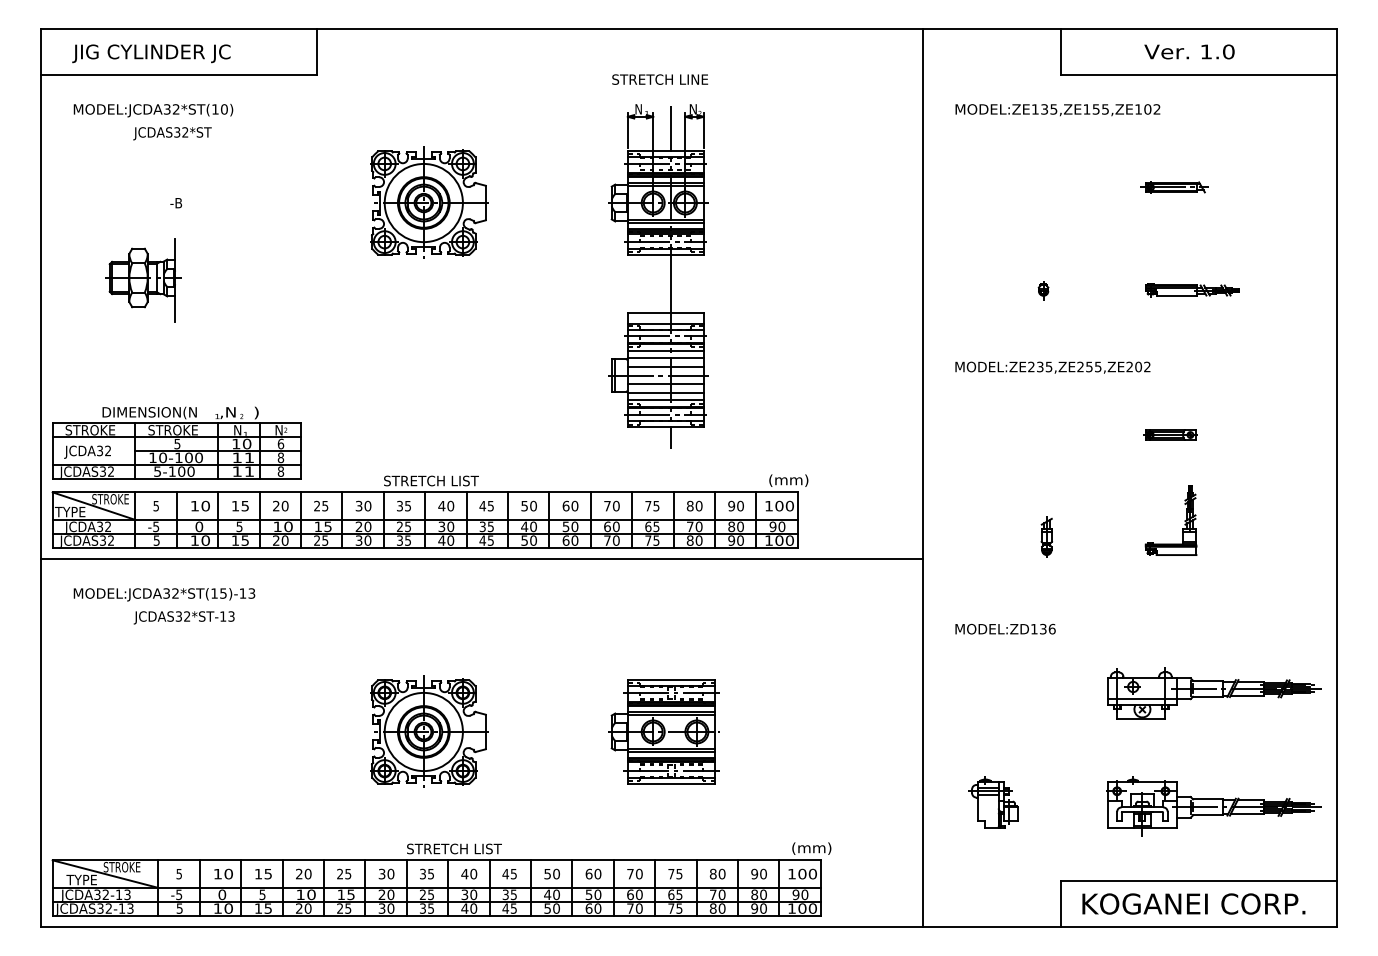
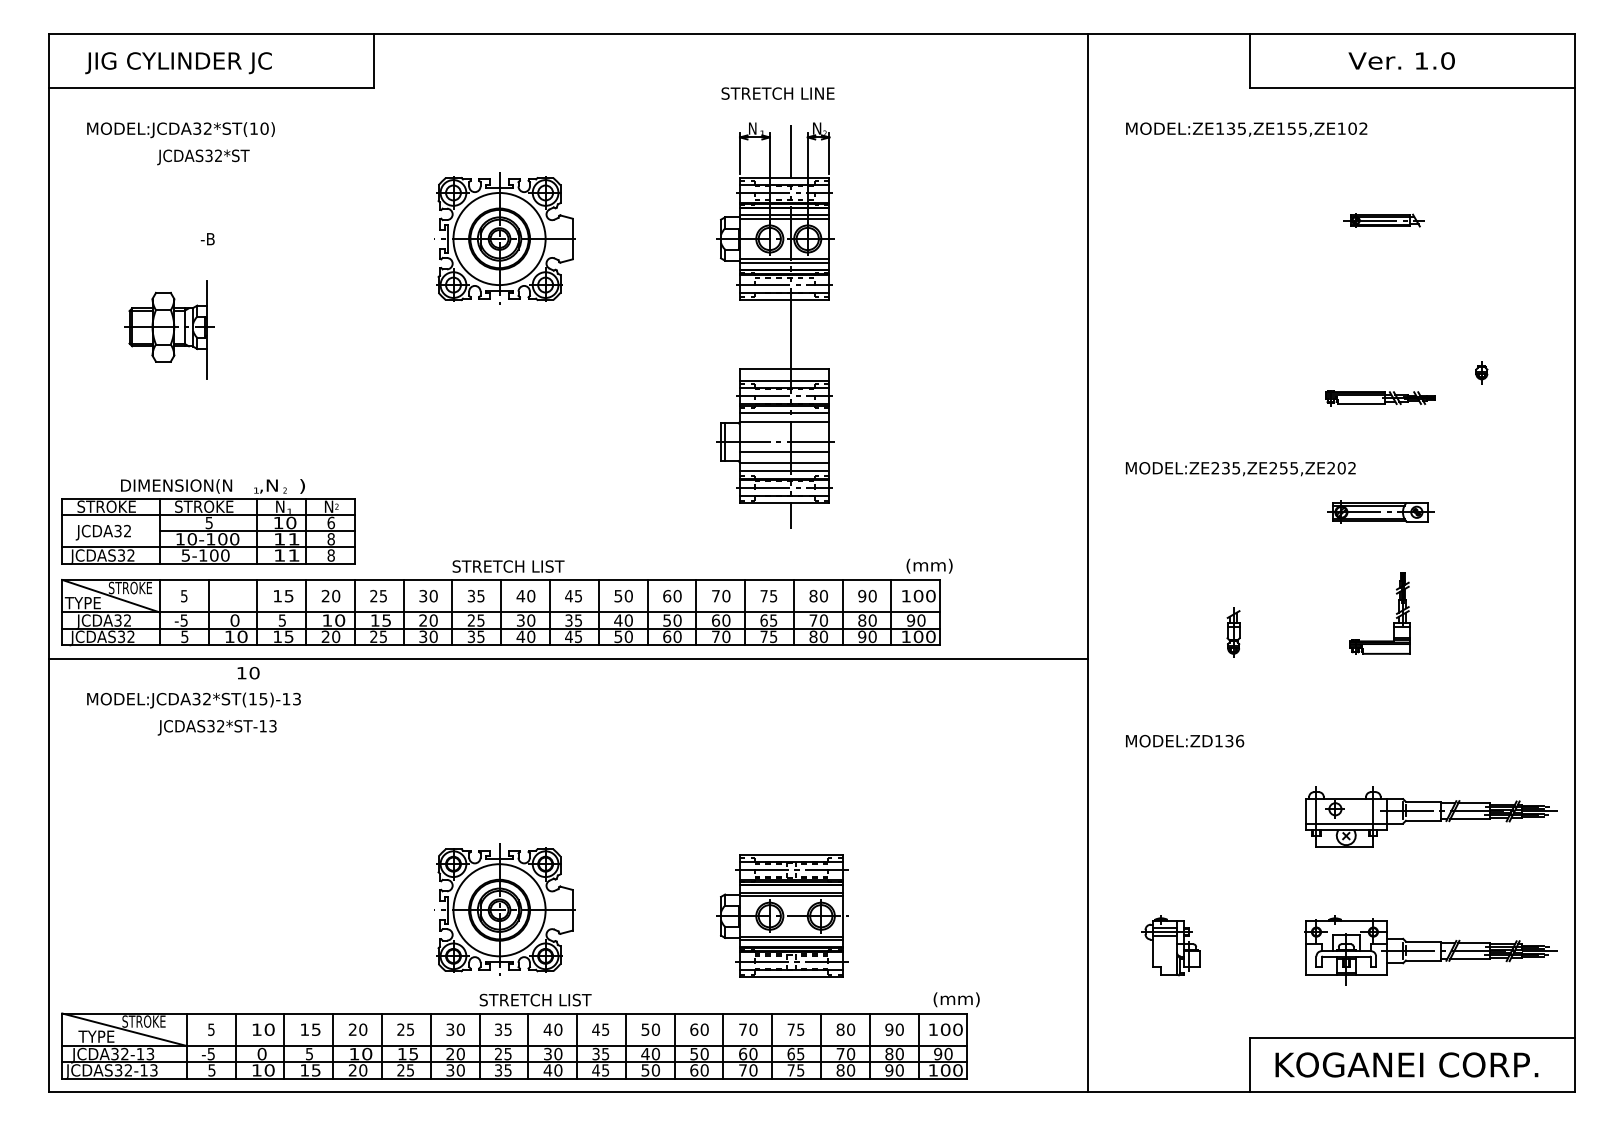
part: (1043, 290) -> (1481, 372), moved
part: (1192, 290) -> (1380, 398), moved
line: (665, 367) -> (784, 432), removed
text: (1052, 368) -> (1240, 469), moved
part: (1170, 435) -> (1379, 512), size x1.6
text: (200, 506) -> (248, 673), moved
part: (428, 731) -> (504, 909), moved
part: (663, 731) -> (782, 915), moved

